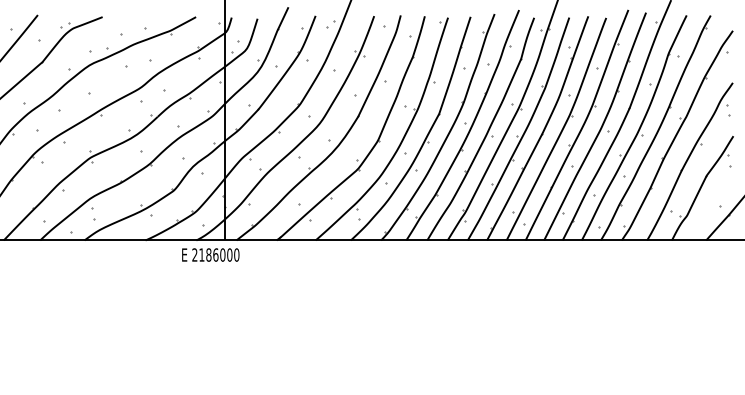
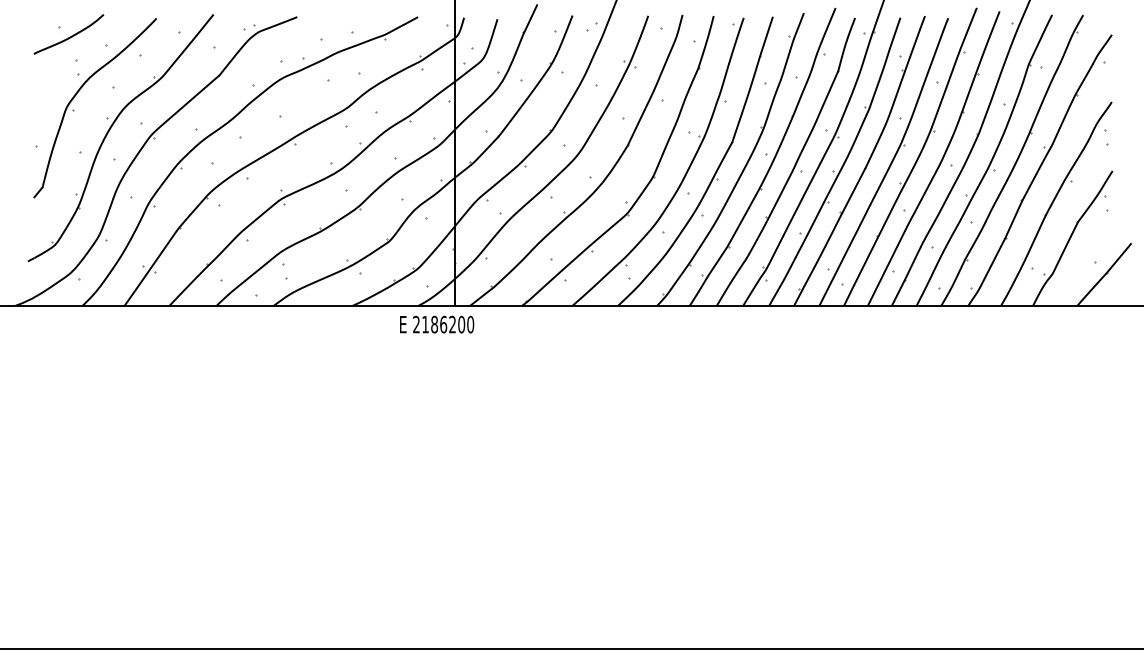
text: (222, 254) -> (452, 324), 2186000 -> 2186200

